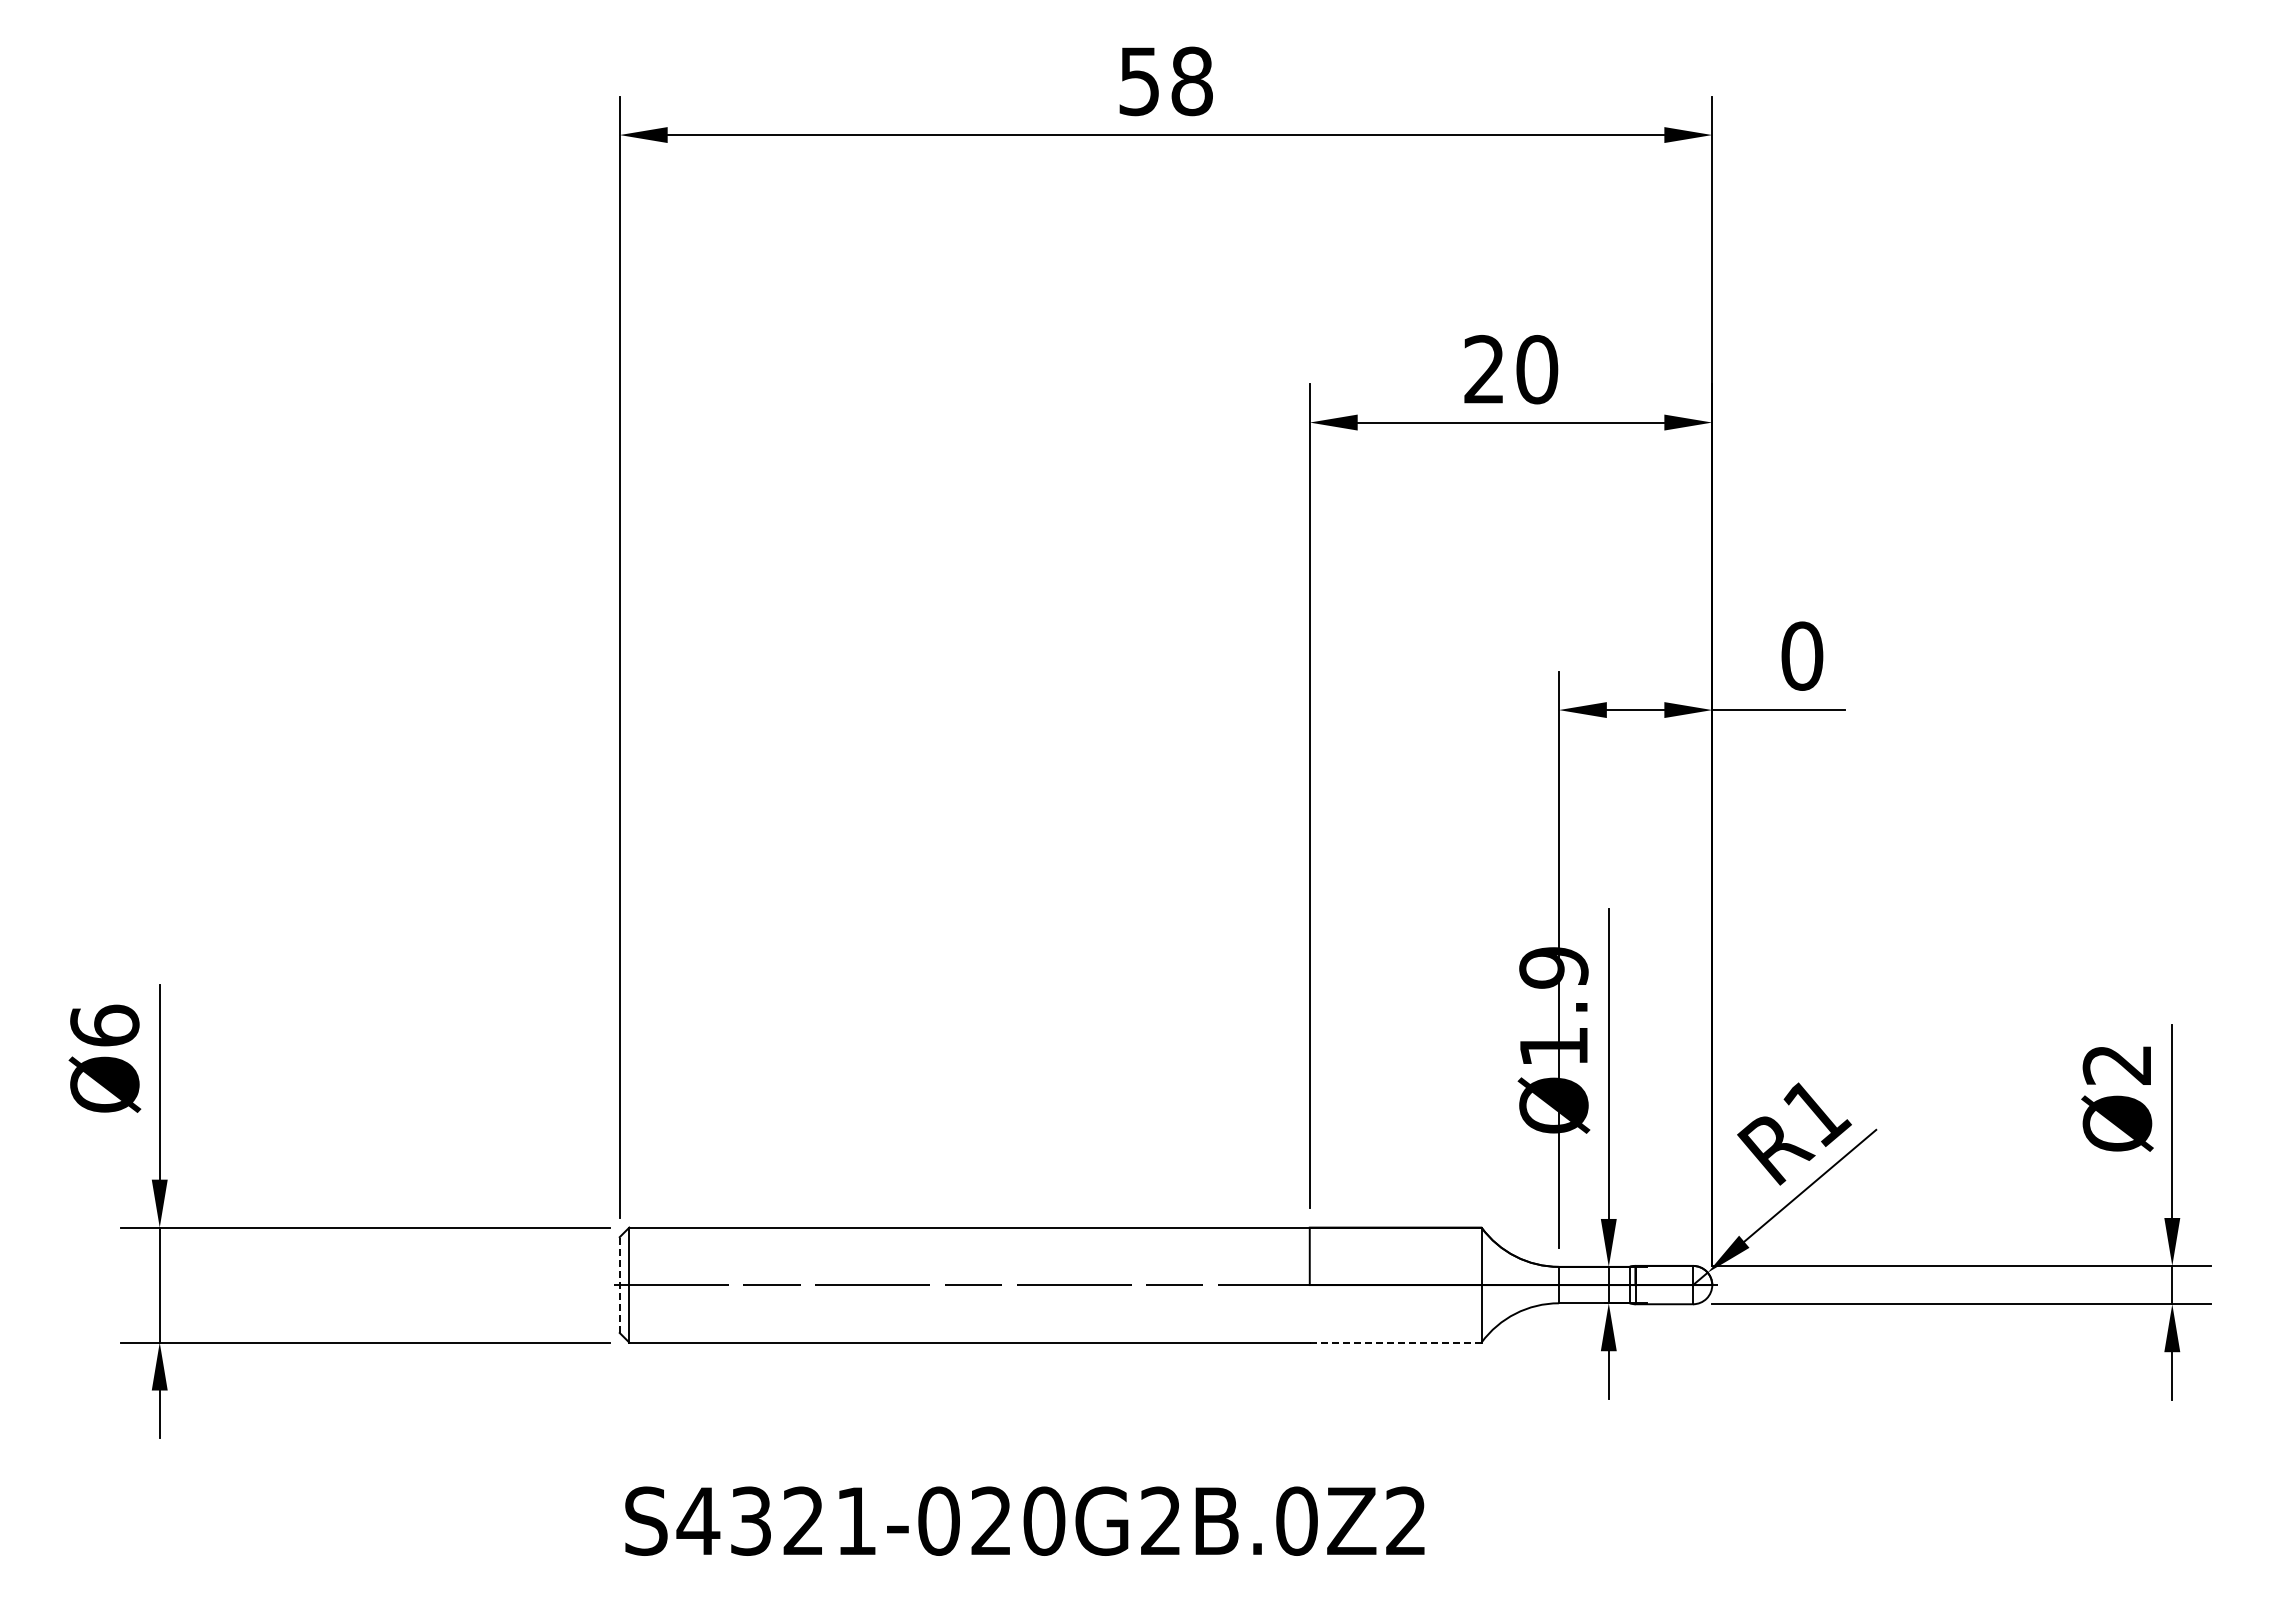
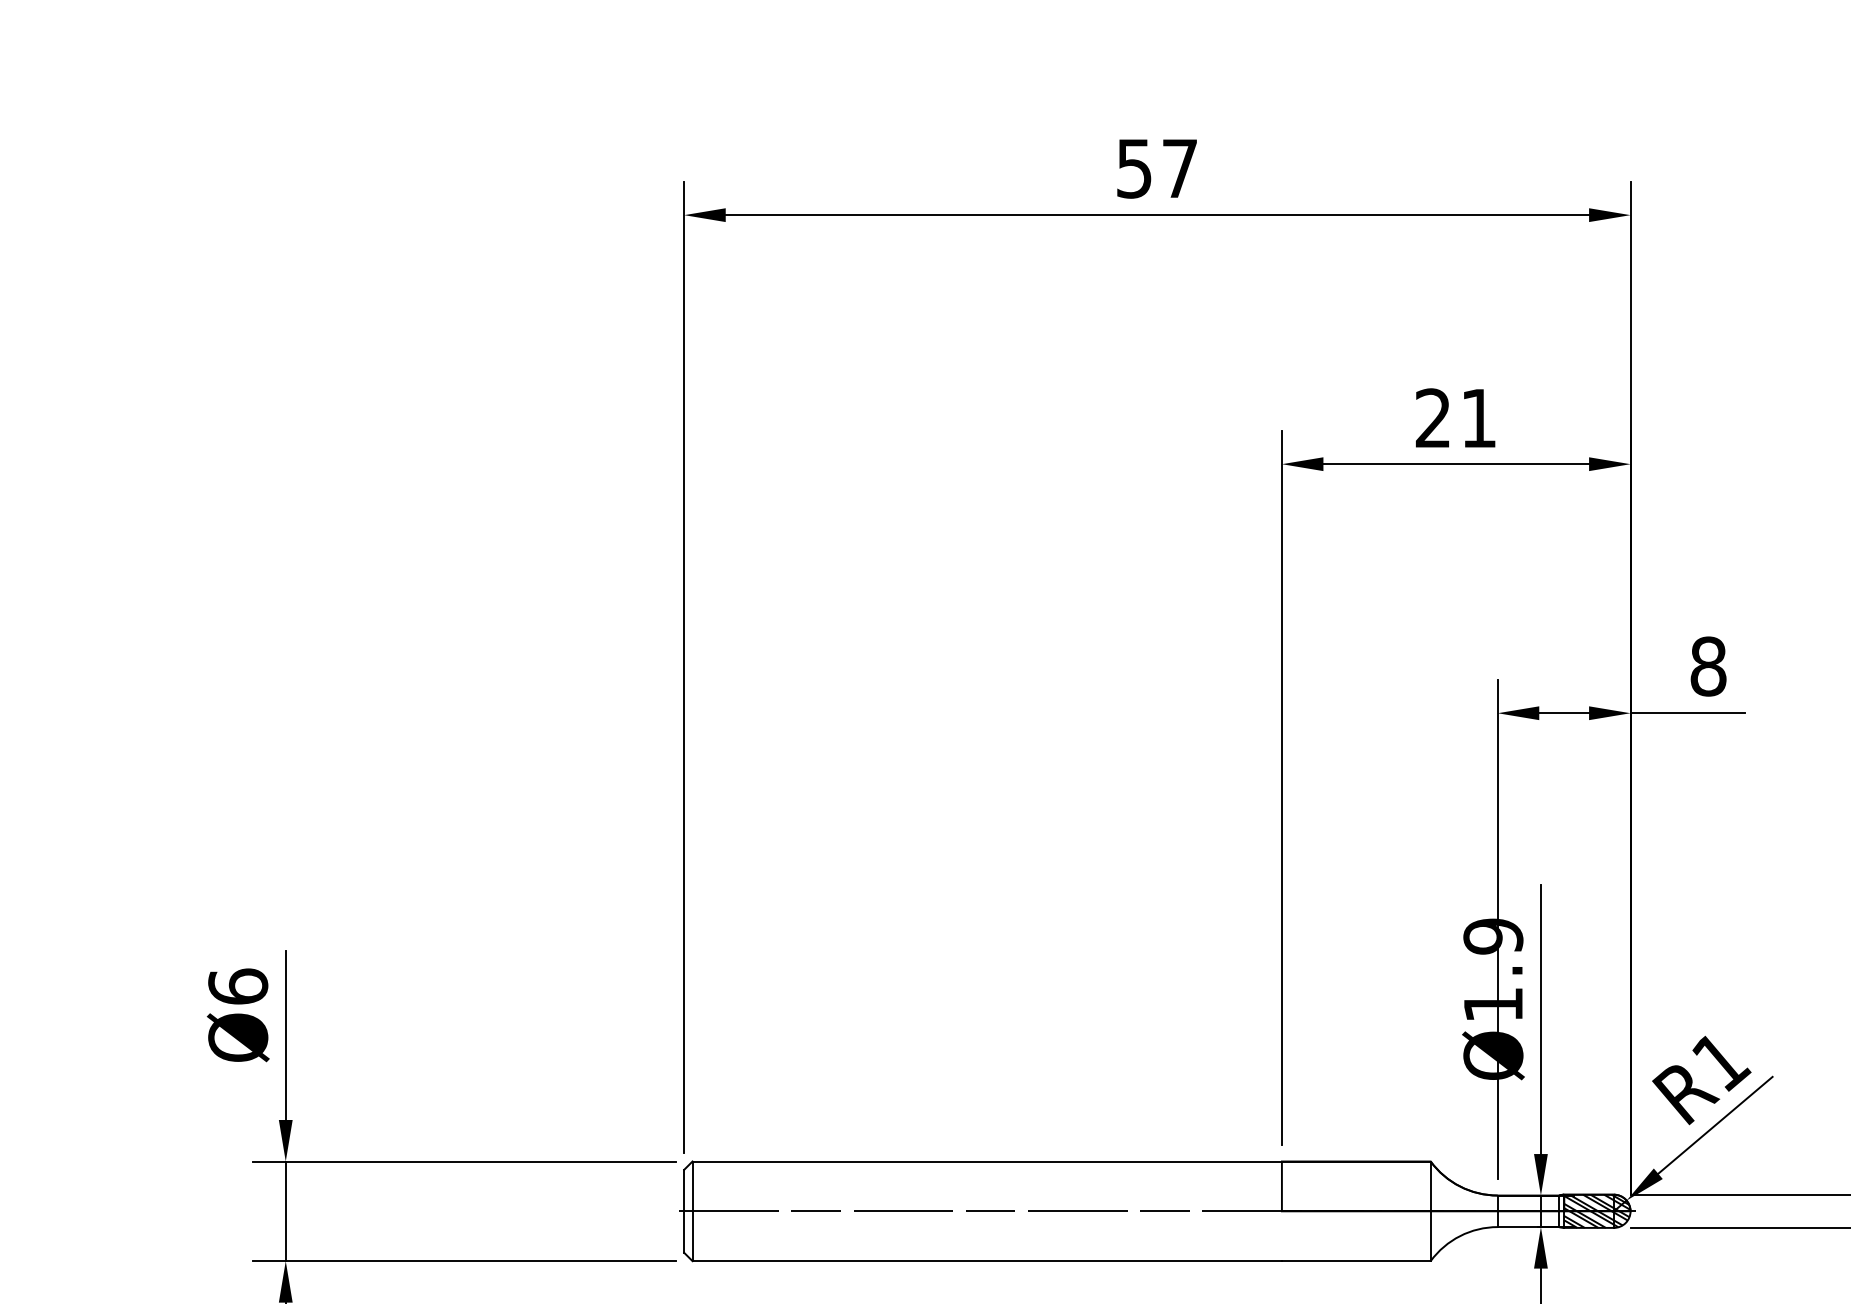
text: (1191, 81) -> (1179, 168), 58 -> 57
text: (1537, 369) -> (1479, 418), 20 -> 21
text: (1802, 655) -> (1708, 665), 0 -> 8
hatch: (1673, 1284) -> (1596, 1210), added
line: (619, 1285) -> (684, 1211), dashed -> solid
line: (1395, 1342) -> (1356, 1261), dashed -> solid

